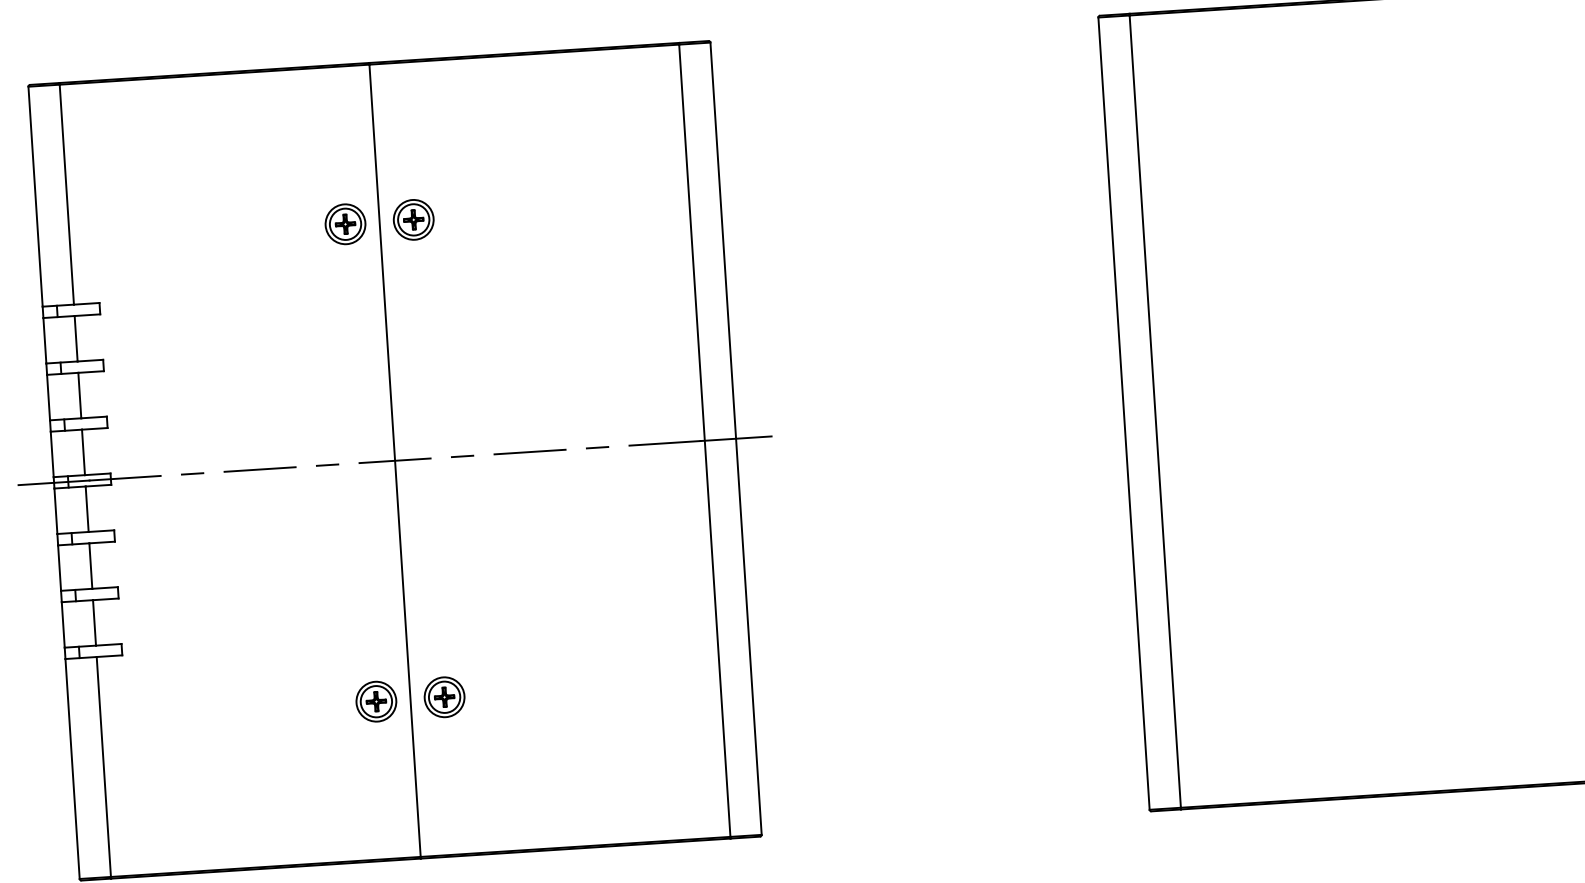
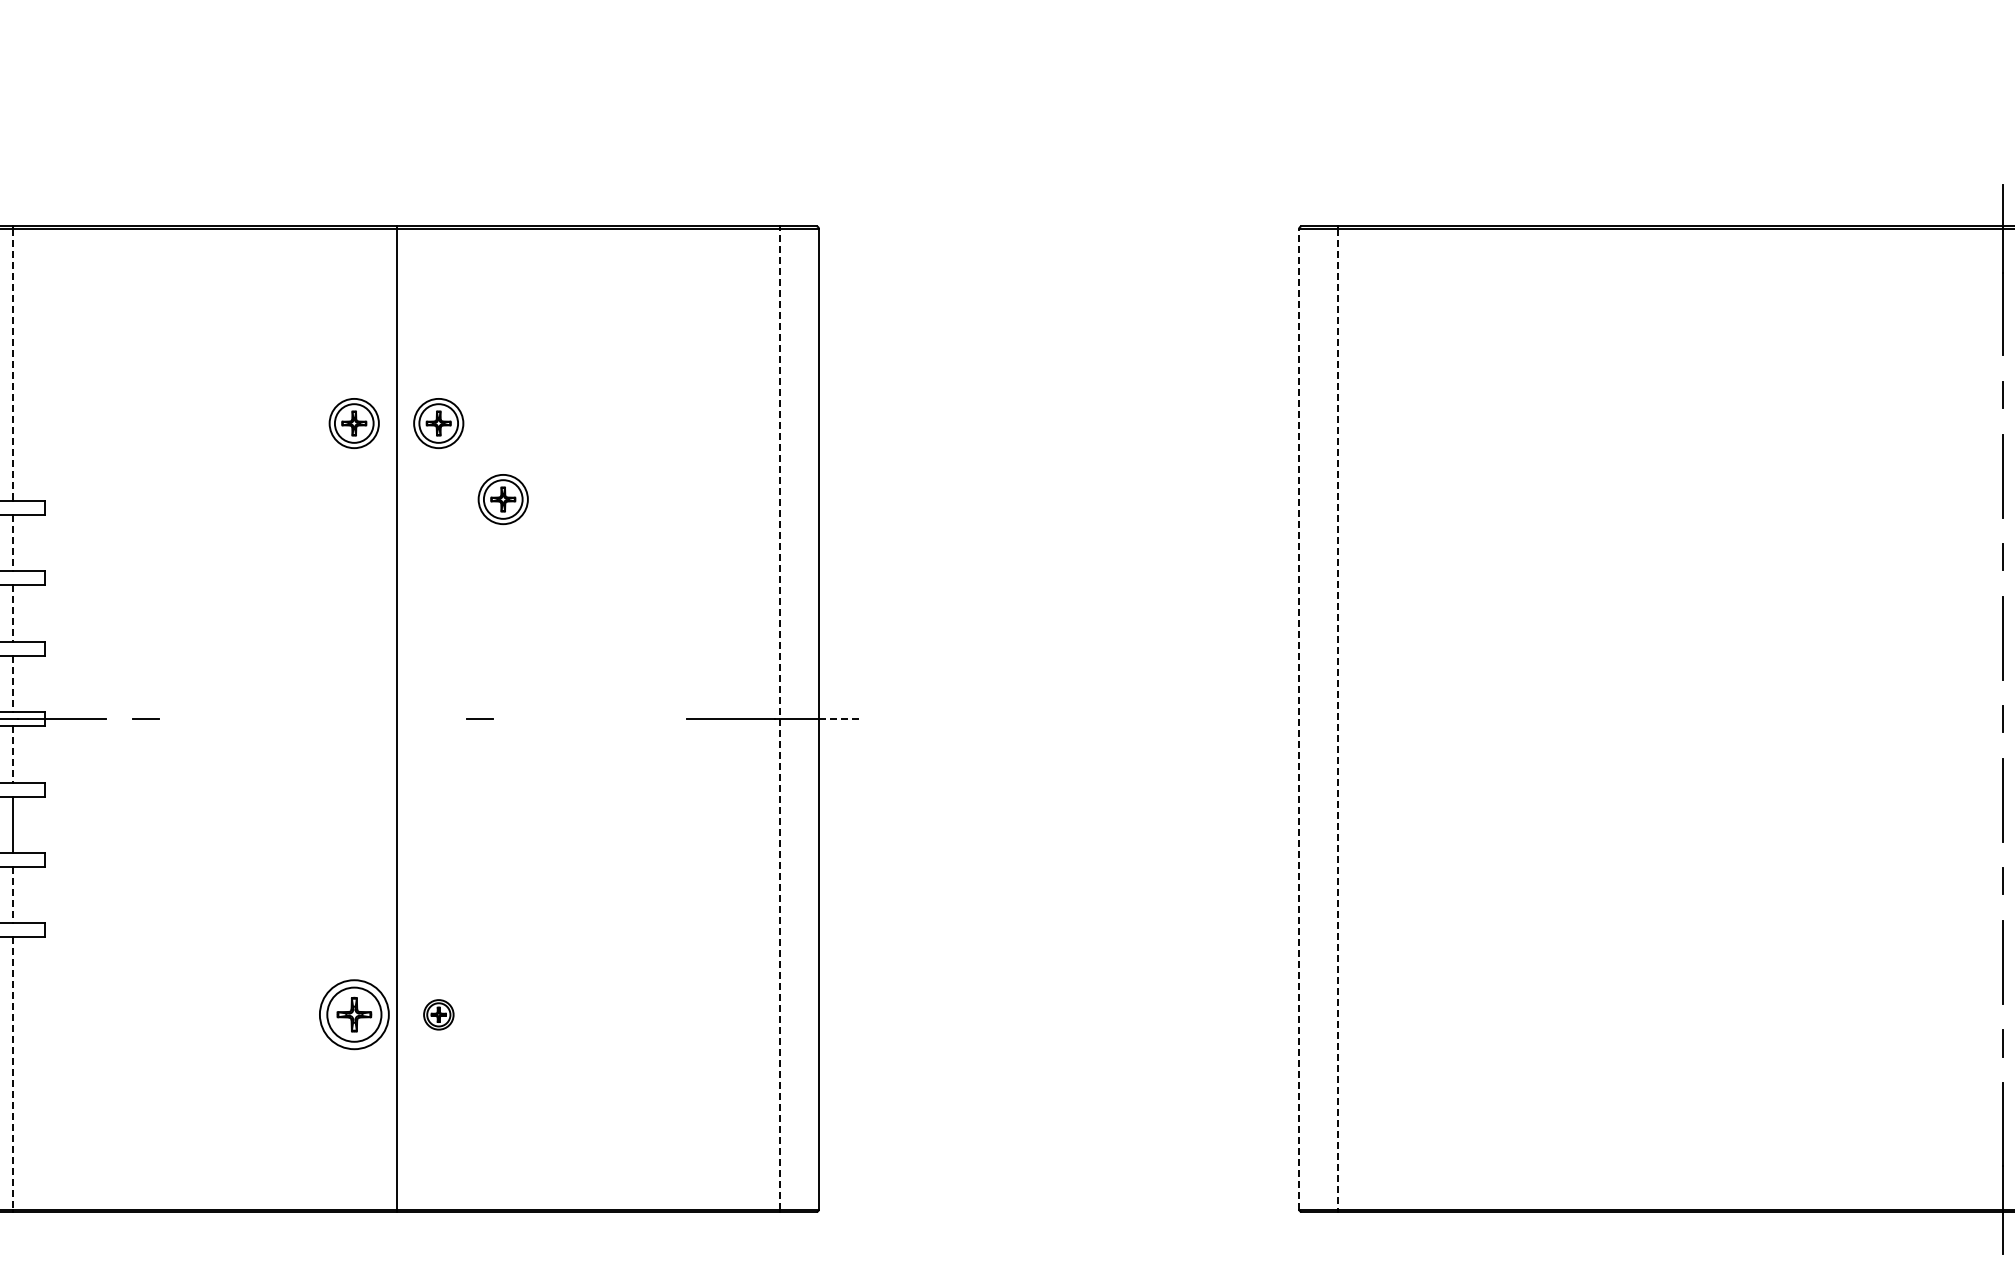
line: (66, 195) -> (12, 365), solid -> dashed
part: (469, 277) -> (502, 499), added
line: (75, 339) -> (12, 543), solid -> dashed
line: (79, 396) -> (12, 614), solid -> dashed
line: (1155, 411) -> (1338, 719), solid -> dashed
line: (1124, 413) -> (1299, 719), solid -> dashed
line: (753, 437) -> (840, 719), solid -> dashed
line: (705, 441) -> (780, 719), solid -> dashed
line: (597, 447) -> (647, 719), removed
line: (83, 452) -> (12, 684), solid -> dashed
line: (529, 452) -> (563, 719), removed
line: (395, 461) -> (396, 719), removed
line: (327, 465) -> (312, 719), removed
line: (260, 469) -> (229, 719), removed
line: (86, 509) -> (12, 754), solid -> dashed
line: (94, 623) -> (12, 895), solid -> dashed
part: (444, 697) -> (438, 1014), size x0.6
part: (375, 701) -> (353, 1014), size x1.4
line: (103, 767) -> (12, 1074), solid -> dashed

